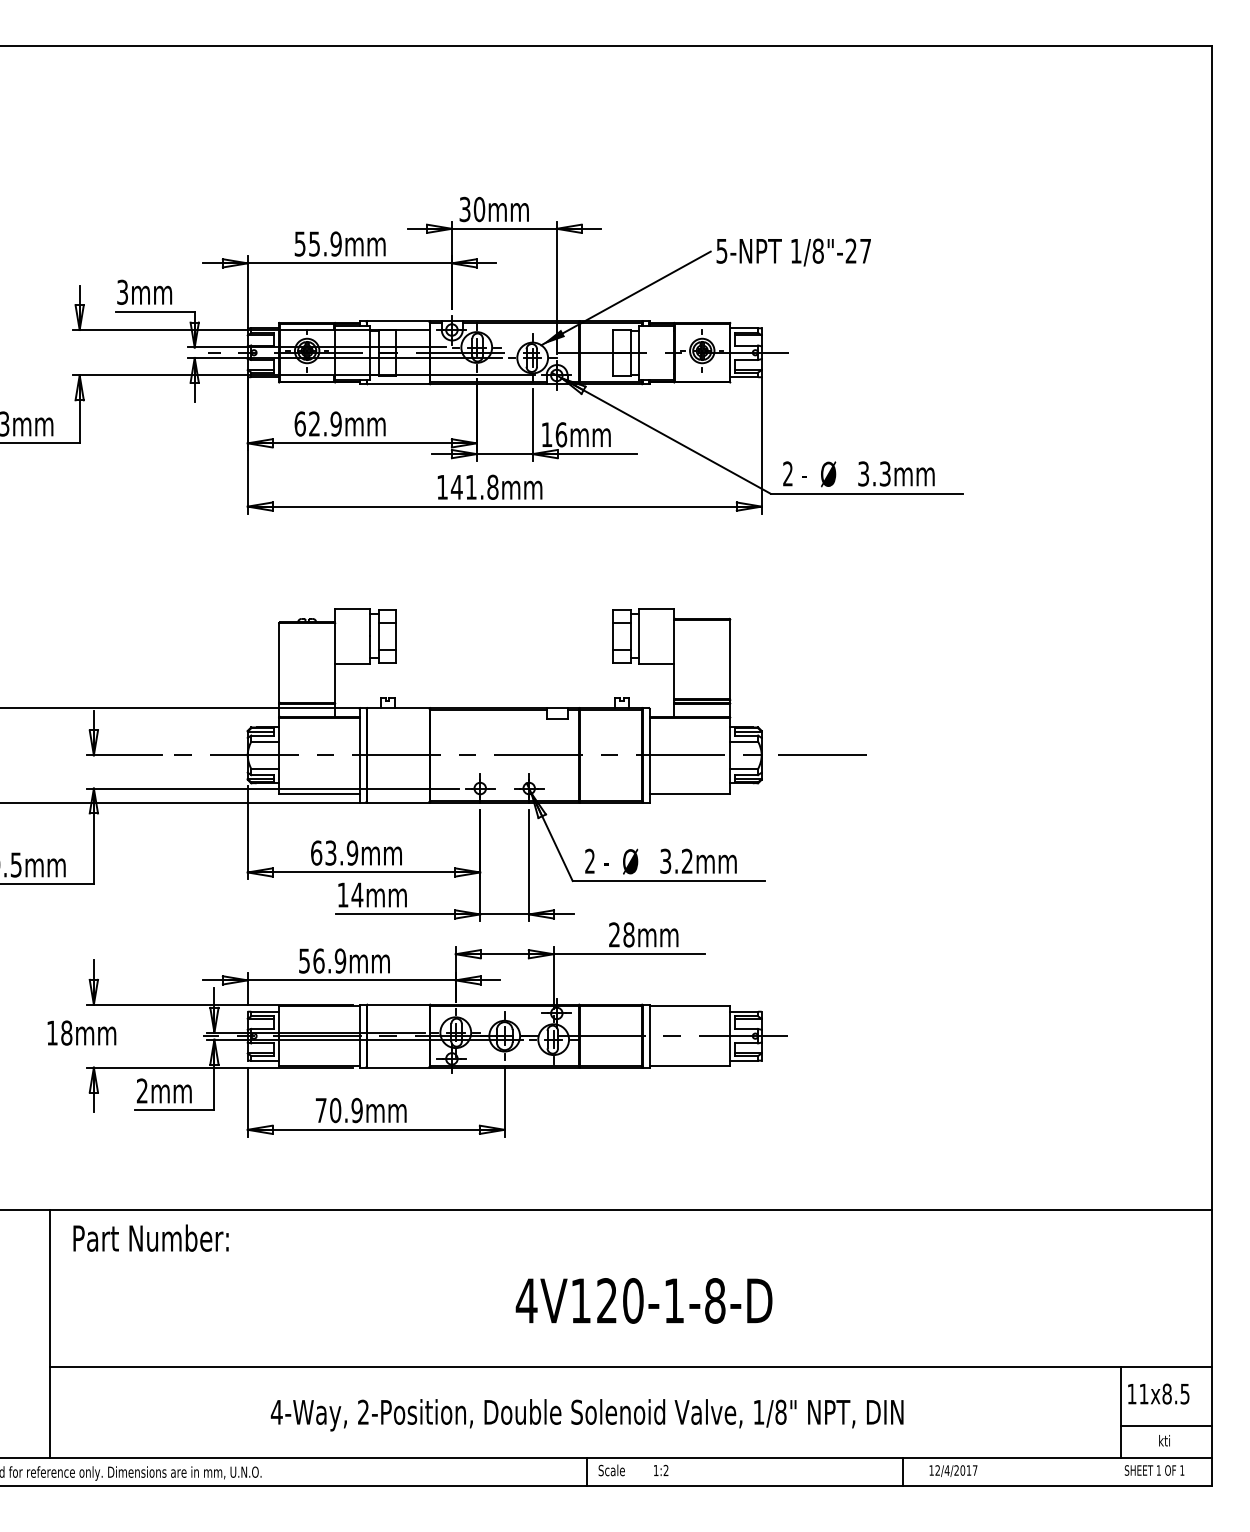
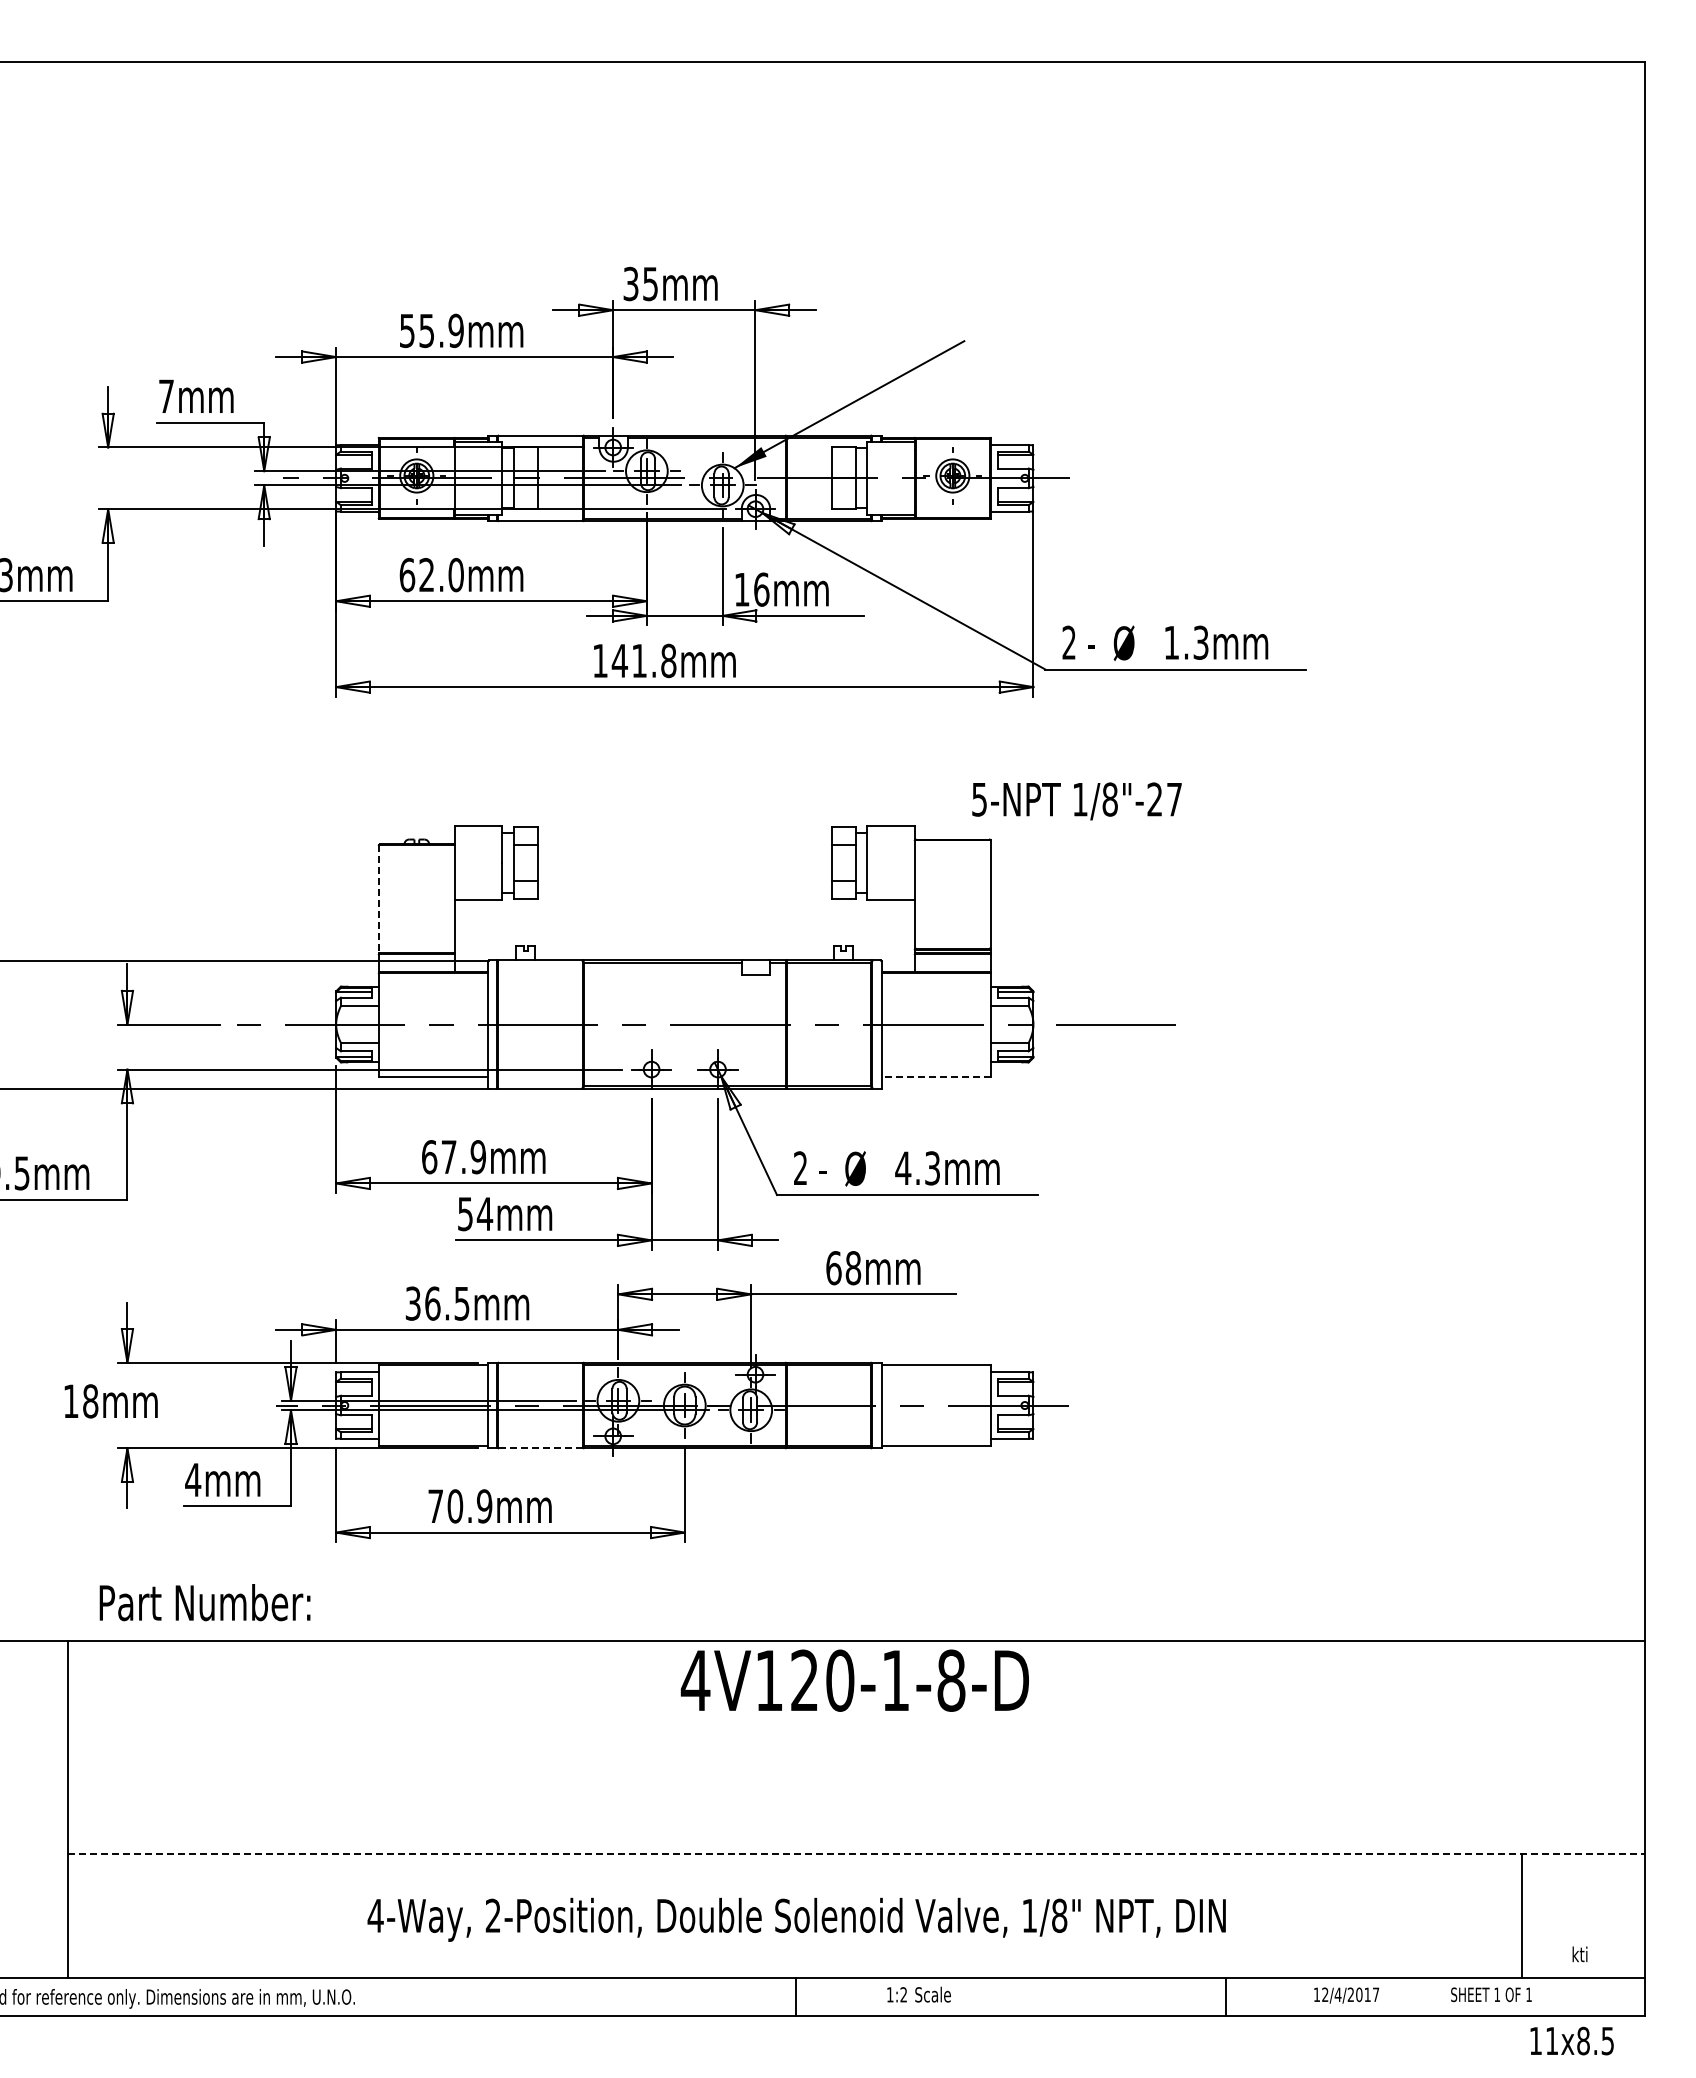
text: (479, 209) -> (650, 283), 30mm -> 35mm
text: (793, 252) -> (1076, 801), moved
text: (122, 292) -> (166, 396), 3mm -> 7mm
text: (335, 424) -> (455, 575), 62.9mm -> 62.0mm
text: (863, 473) -> (1171, 642), 3.3mm -> 1.3mm
line: (278, 663) -> (378, 899), solid -> dashed
line: (690, 793) -> (936, 1076), solid -> dashed
text: (330, 853) -> (448, 1157), 63.9mm -> 67.9mm
text: (676, 861) -> (917, 1168), 3.2mm -> 4.3mm
text: (343, 895) -> (465, 1214), 14mm -> 54mm
text: (614, 935) -> (833, 1268), 28mm -> 68mm
text: (322, 960) -> (437, 1303), 56.9mm -> 36.5mm
line: (398, 1067) -> (540, 1448), solid -> dashed
text: (142, 1090) -> (193, 1479), 2mm -> 4mm
text: (150, 1238) -> (204, 1602), moved
text: (643, 1300) -> (854, 1680), moved
line: (631, 1367) -> (856, 1854), solid -> dashed
text: (1158, 1393) -> (1571, 2040), moved
line: (1166, 1426) -> (1582, 1935), removed
text: (611, 1470) -> (932, 1994), moved
text: (1154, 1470) -> (1491, 1994), moved
text: (953, 1471) -> (1346, 1995), moved

